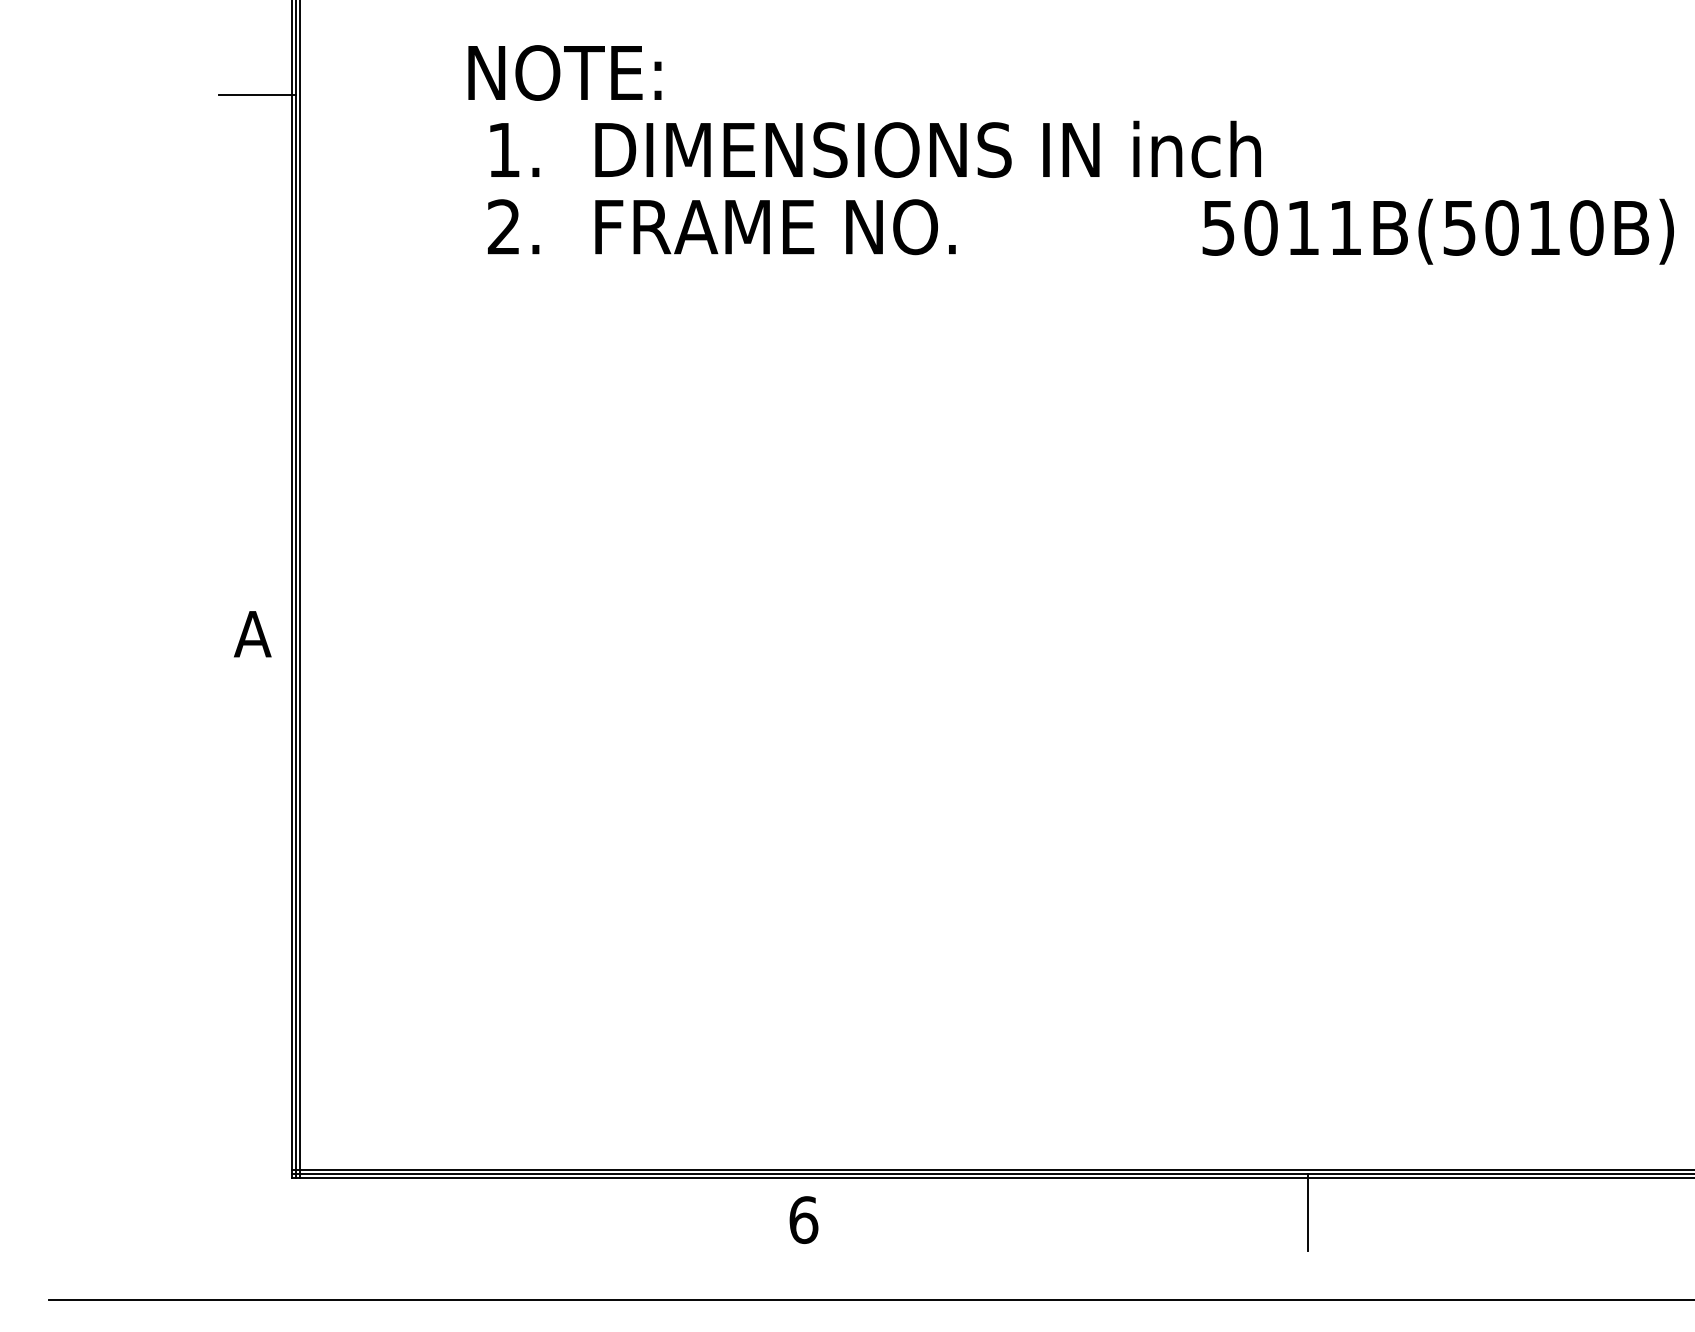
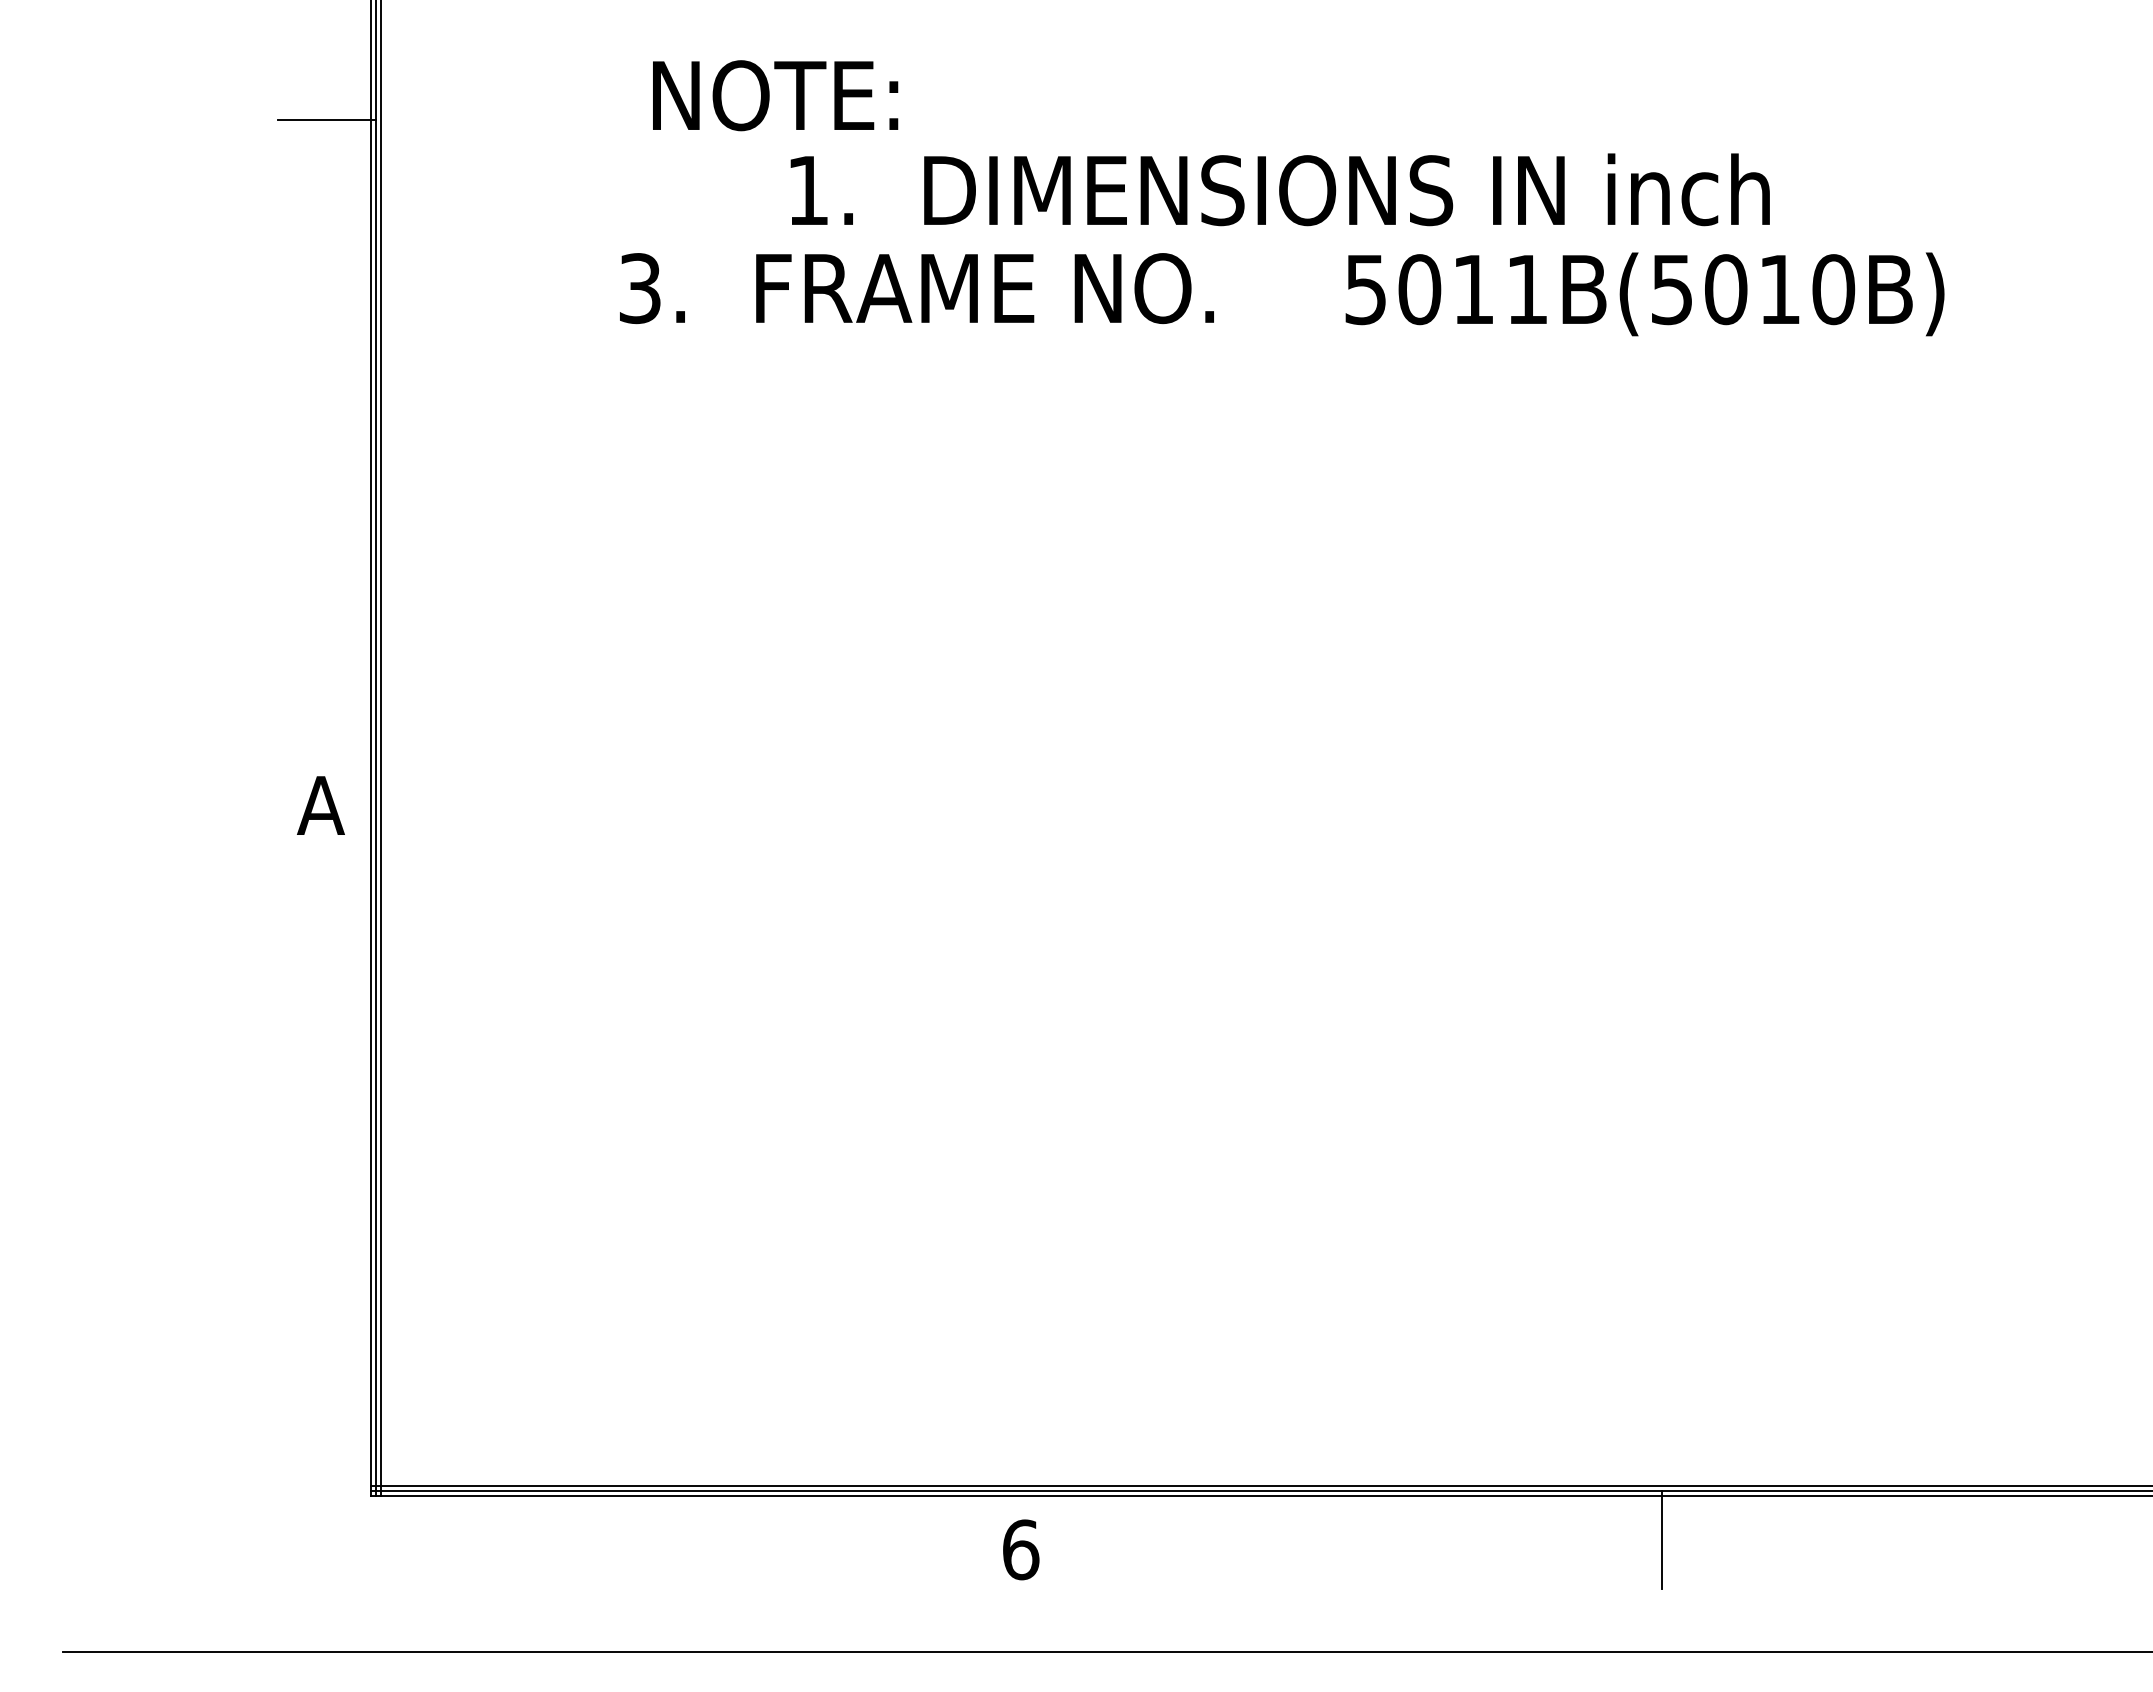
text: (564, 72) -> (775, 95), moved
text: (875, 149) -> (1279, 189), moved
text: (503, 227) -> (639, 288), 2. -> 3.
text: (1437, 231) -> (1644, 294), moved

